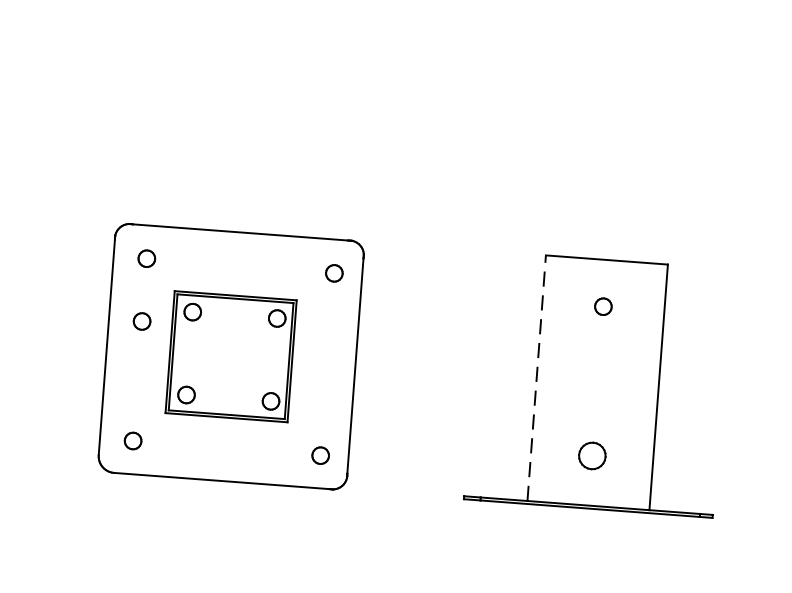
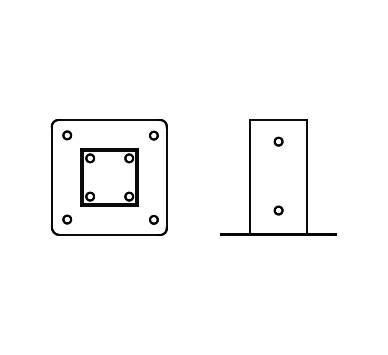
part: (142, 321) -> (67, 164), removed
line: (536, 377) -> (250, 176), dashed -> solid
part: (591, 455) -> (278, 210), size x0.62

